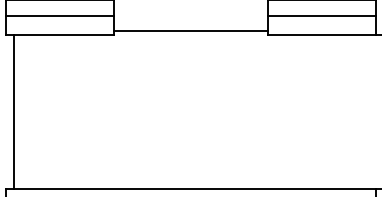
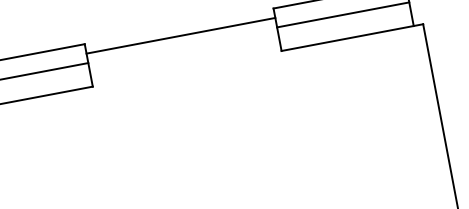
line: (191, 31) -> (181, 36), moved

